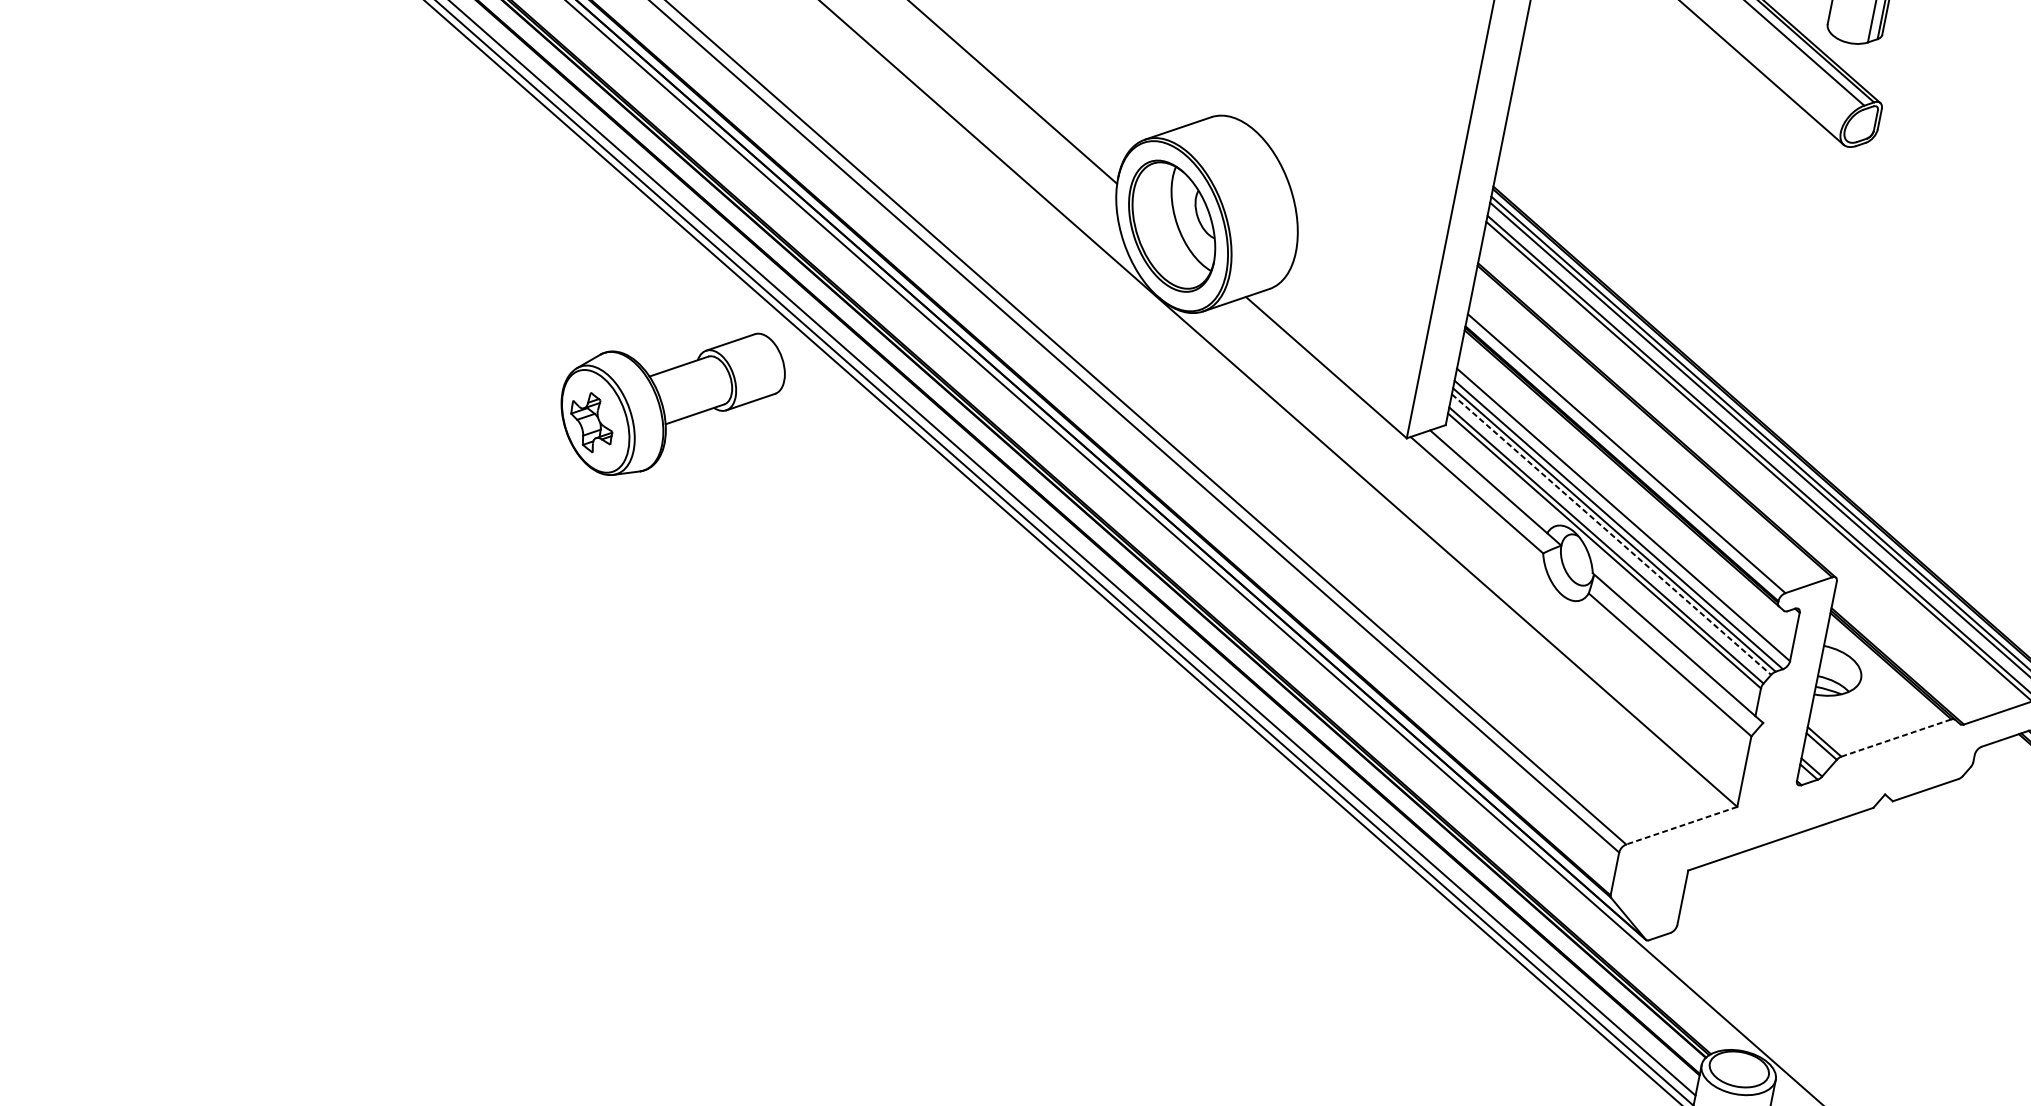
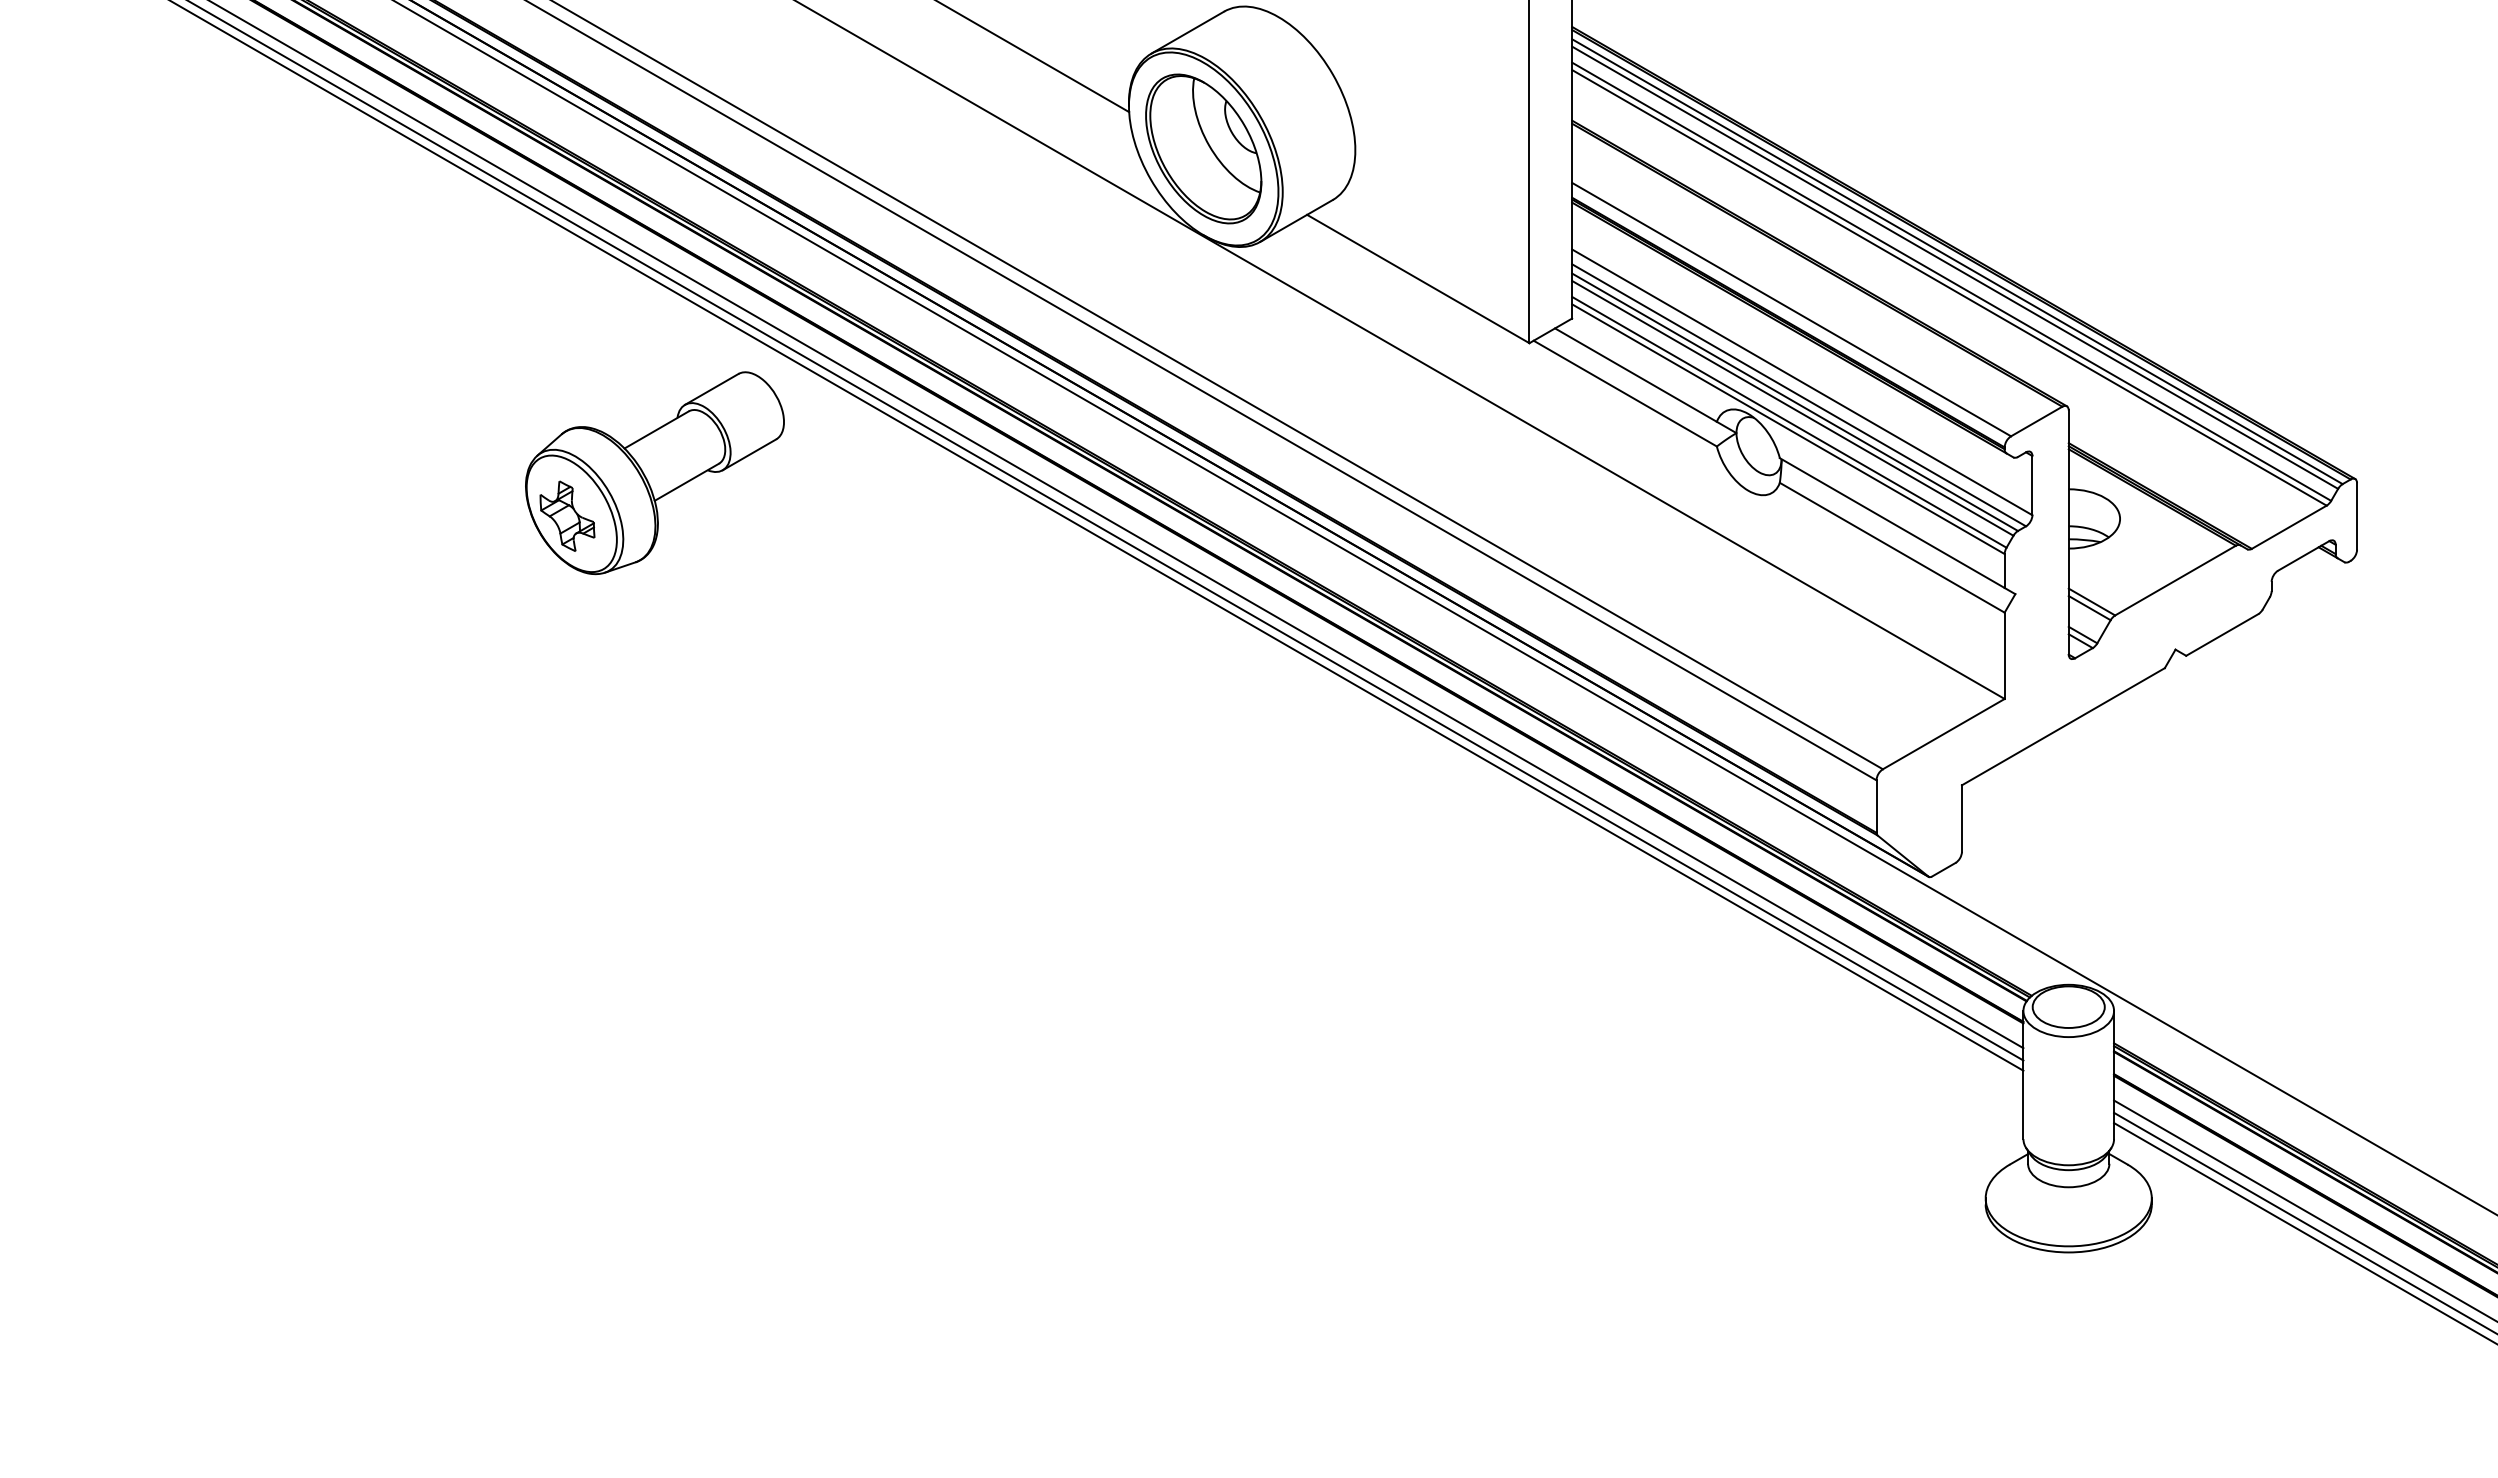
line: (1611, 534) -> (1792, 408), dashed -> solid
line: (1896, 737) -> (2175, 580), dashed -> solid
line: (1681, 825) -> (1943, 734), dashed -> solid

